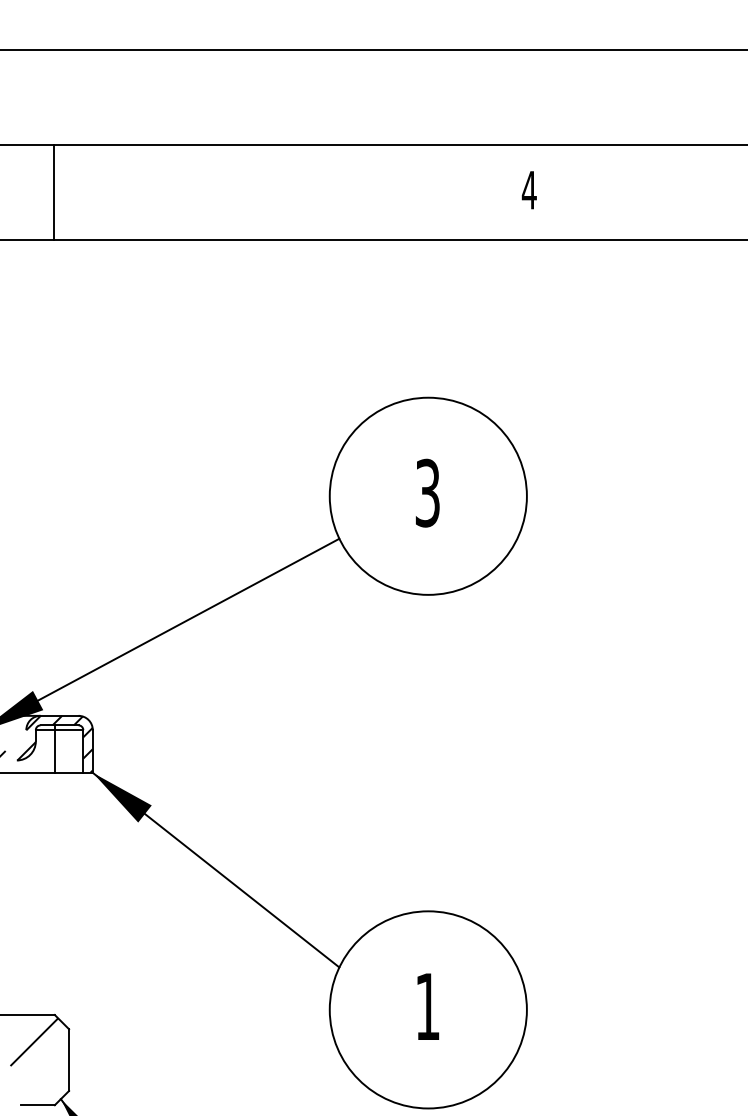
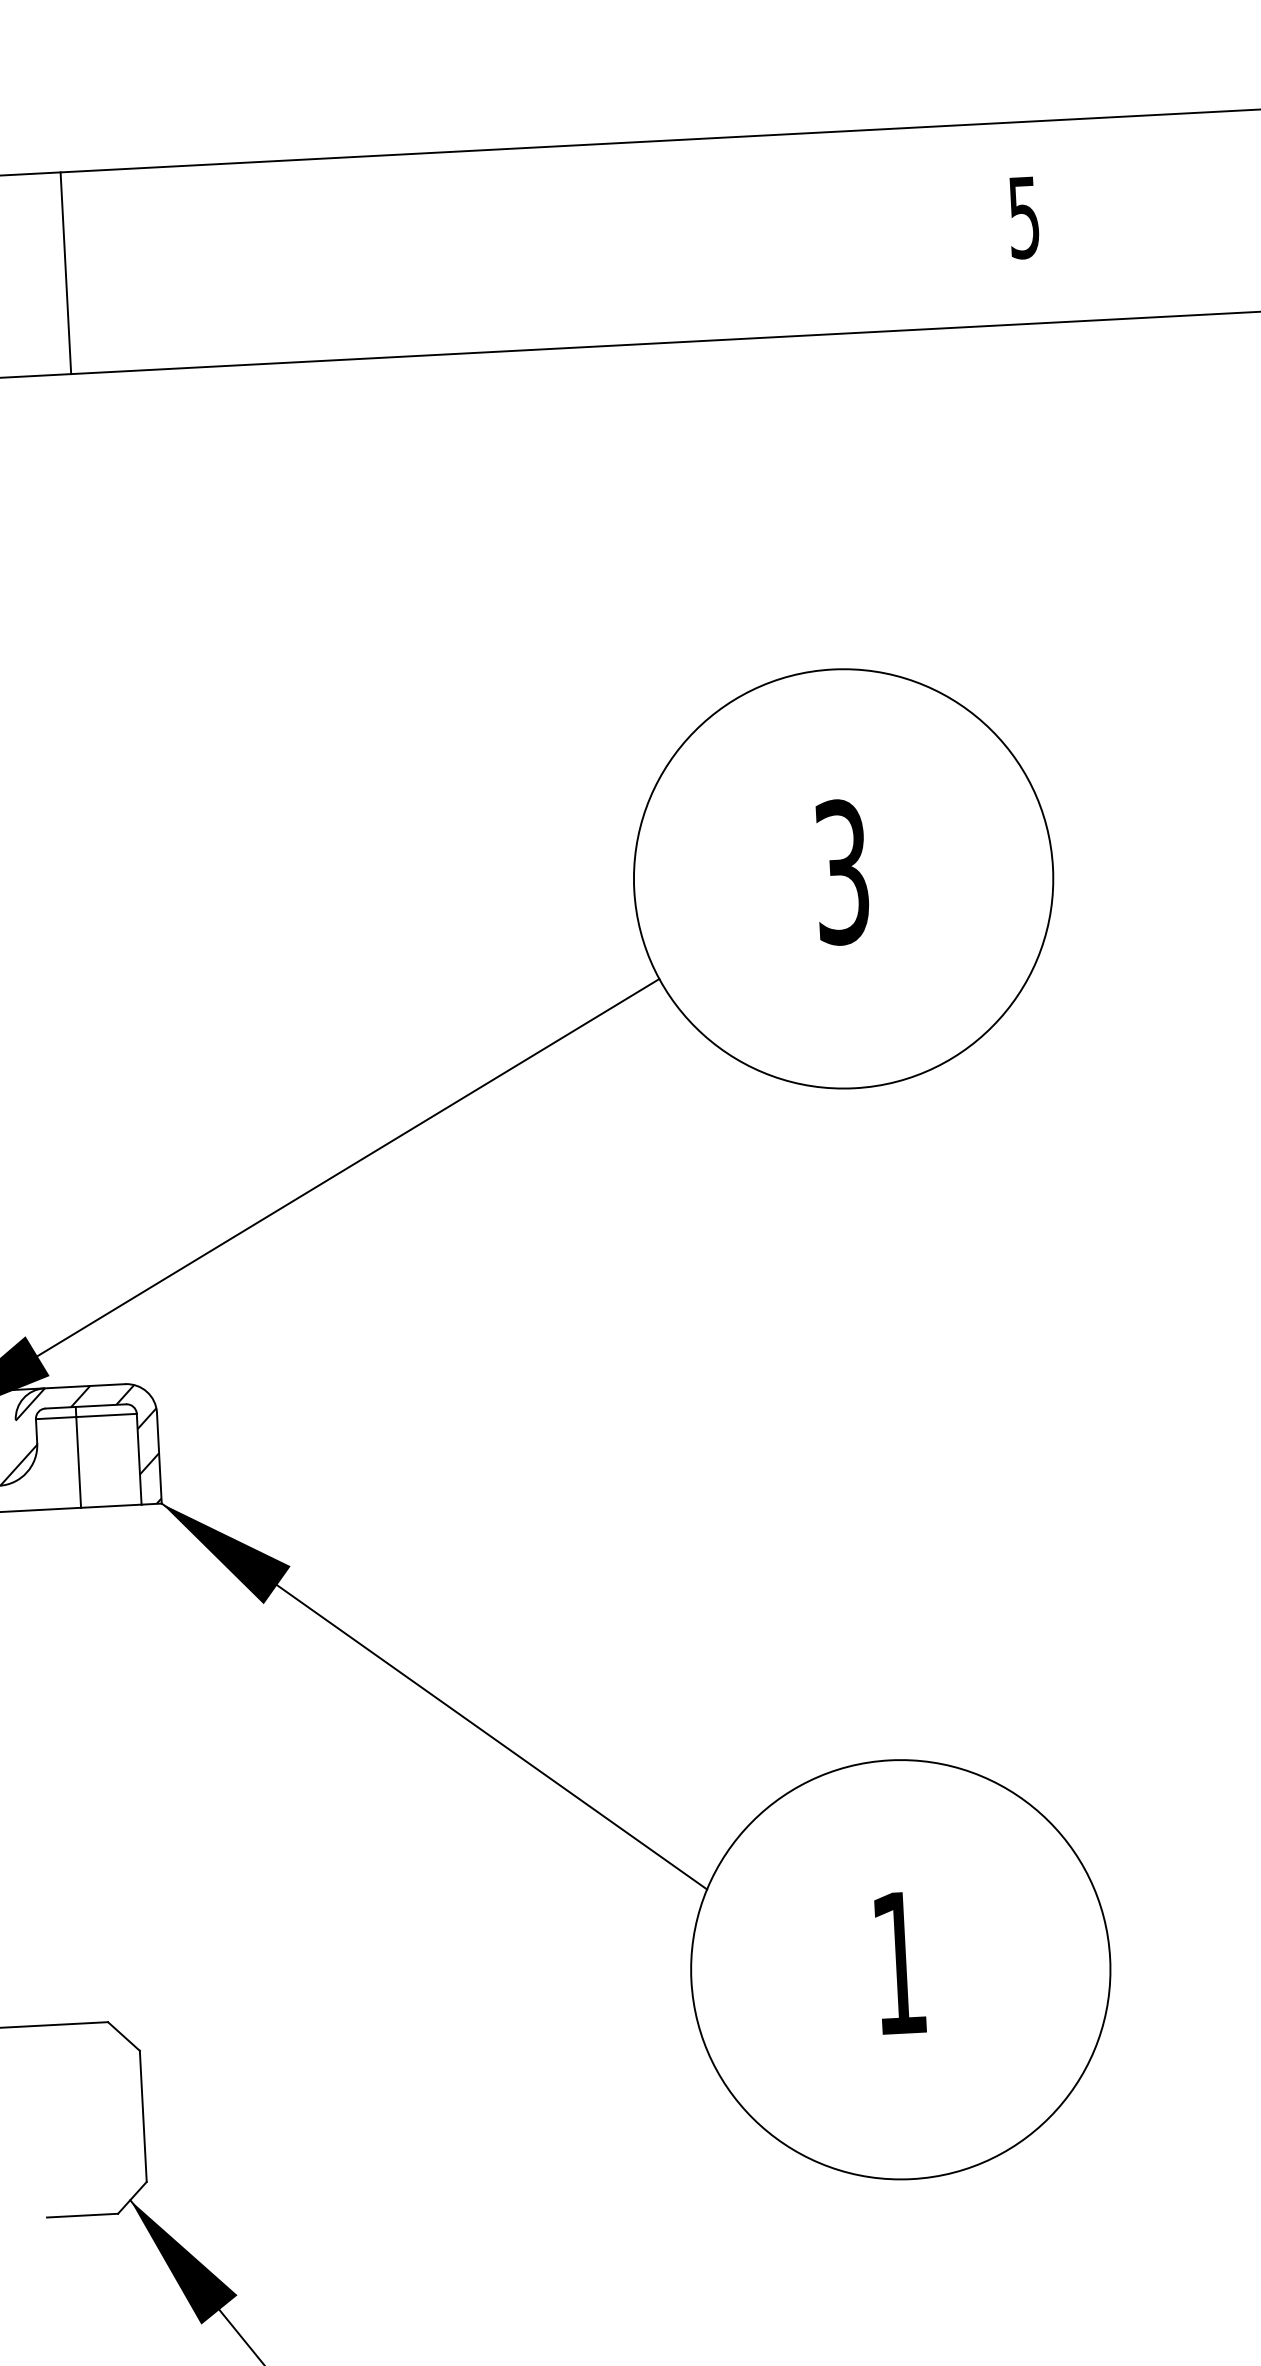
text: (528, 190) -> (1022, 218), 4 -> 5
line: (54, 192) -> (66, 272), moved
hatch: (34, 1042) -> (67, 2082), removed

